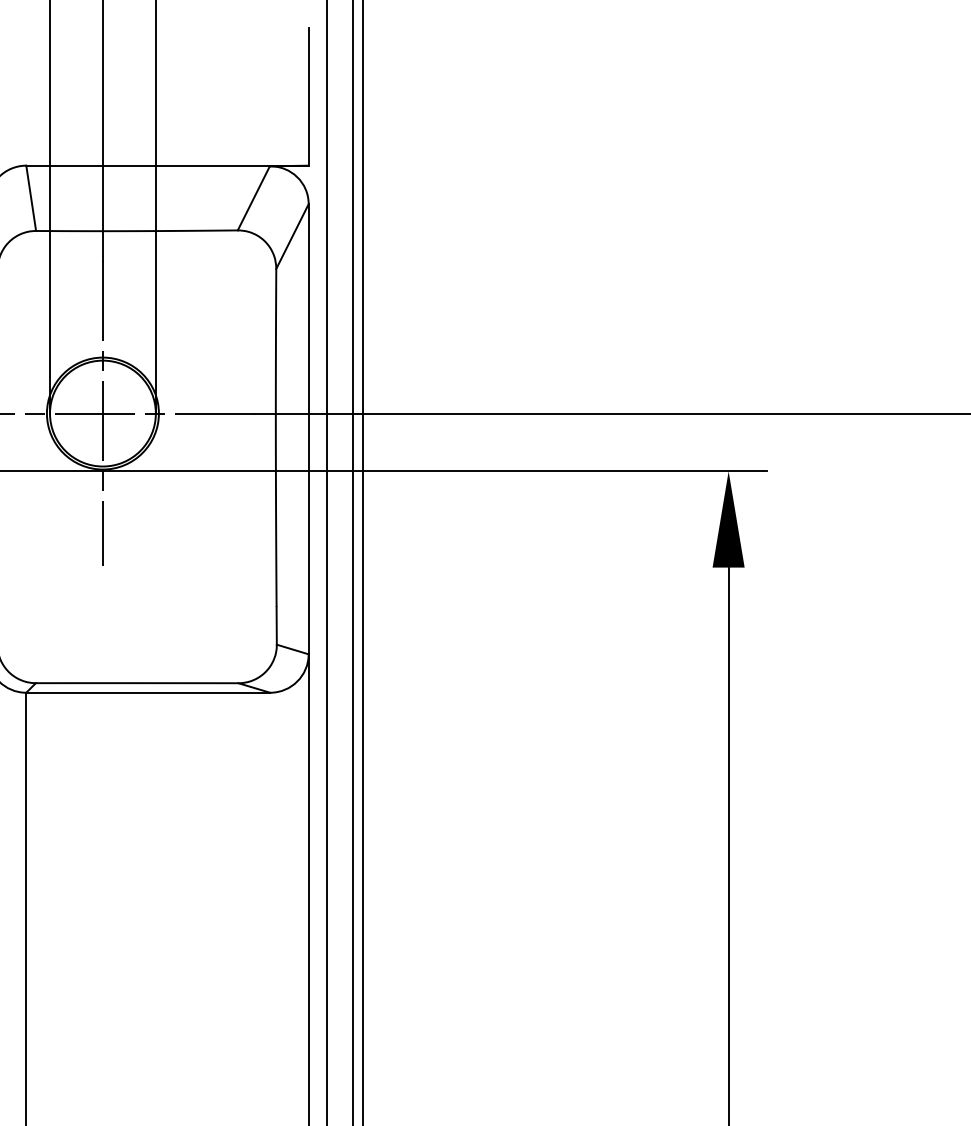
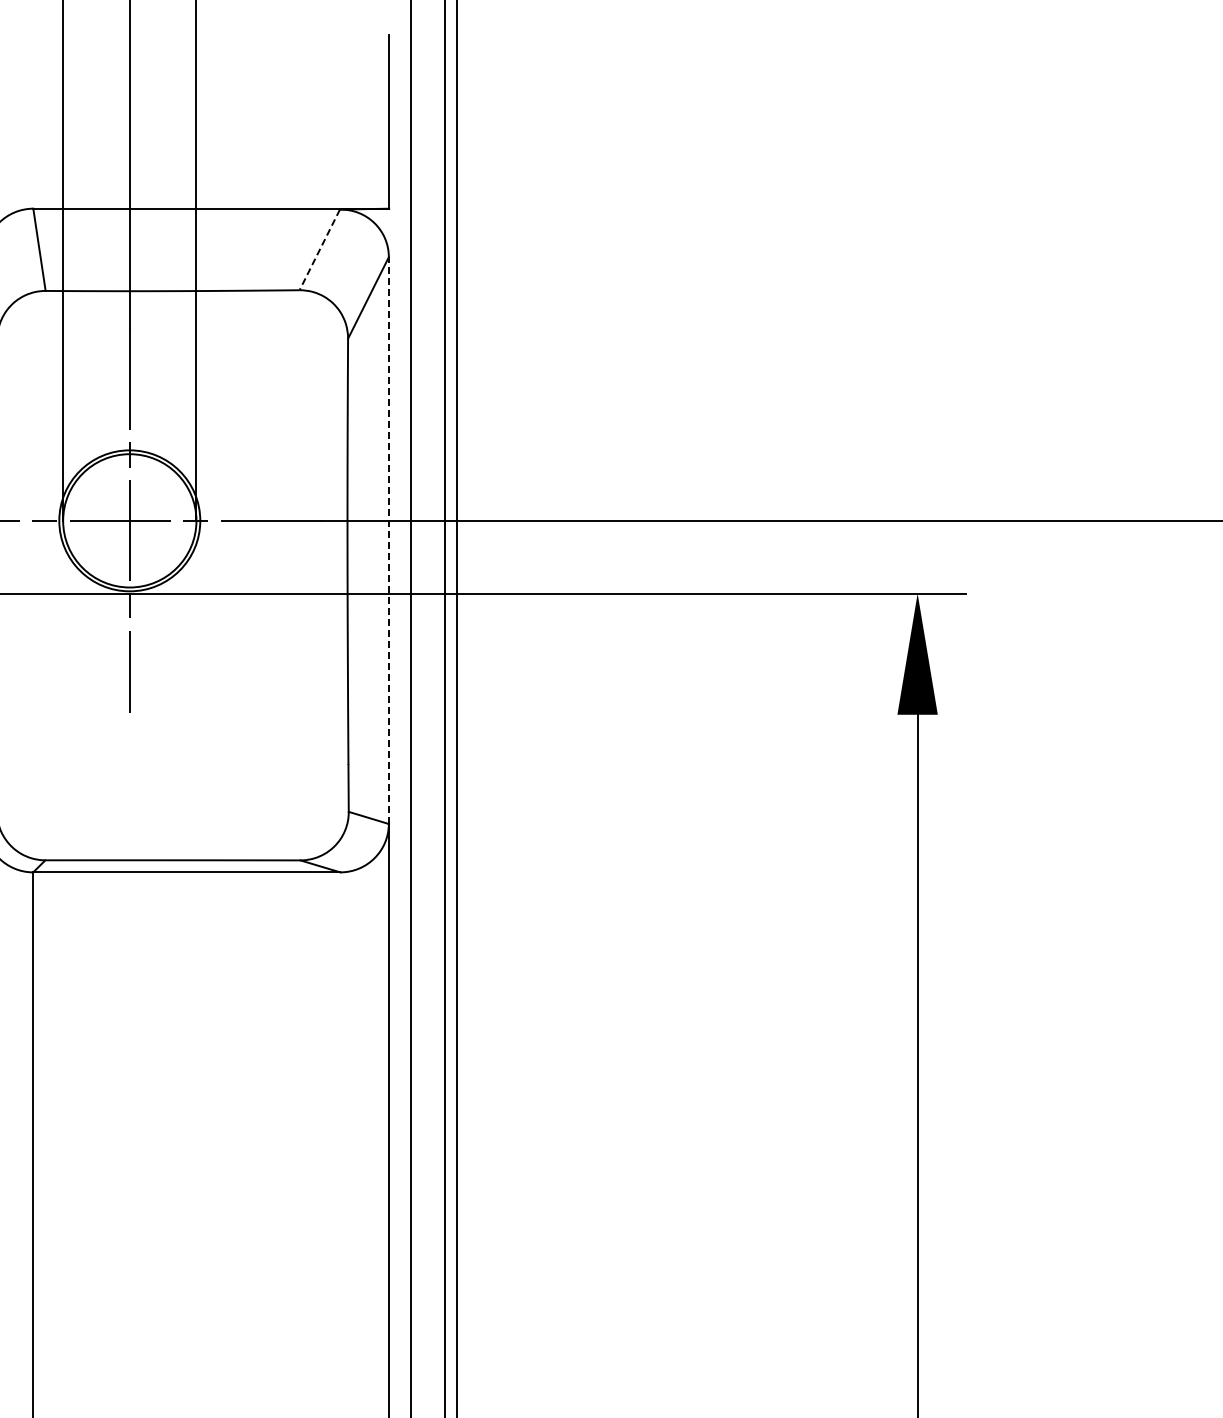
line: (253, 198) -> (319, 250), solid -> dashed
line: (308, 429) -> (388, 540), solid -> dashed

